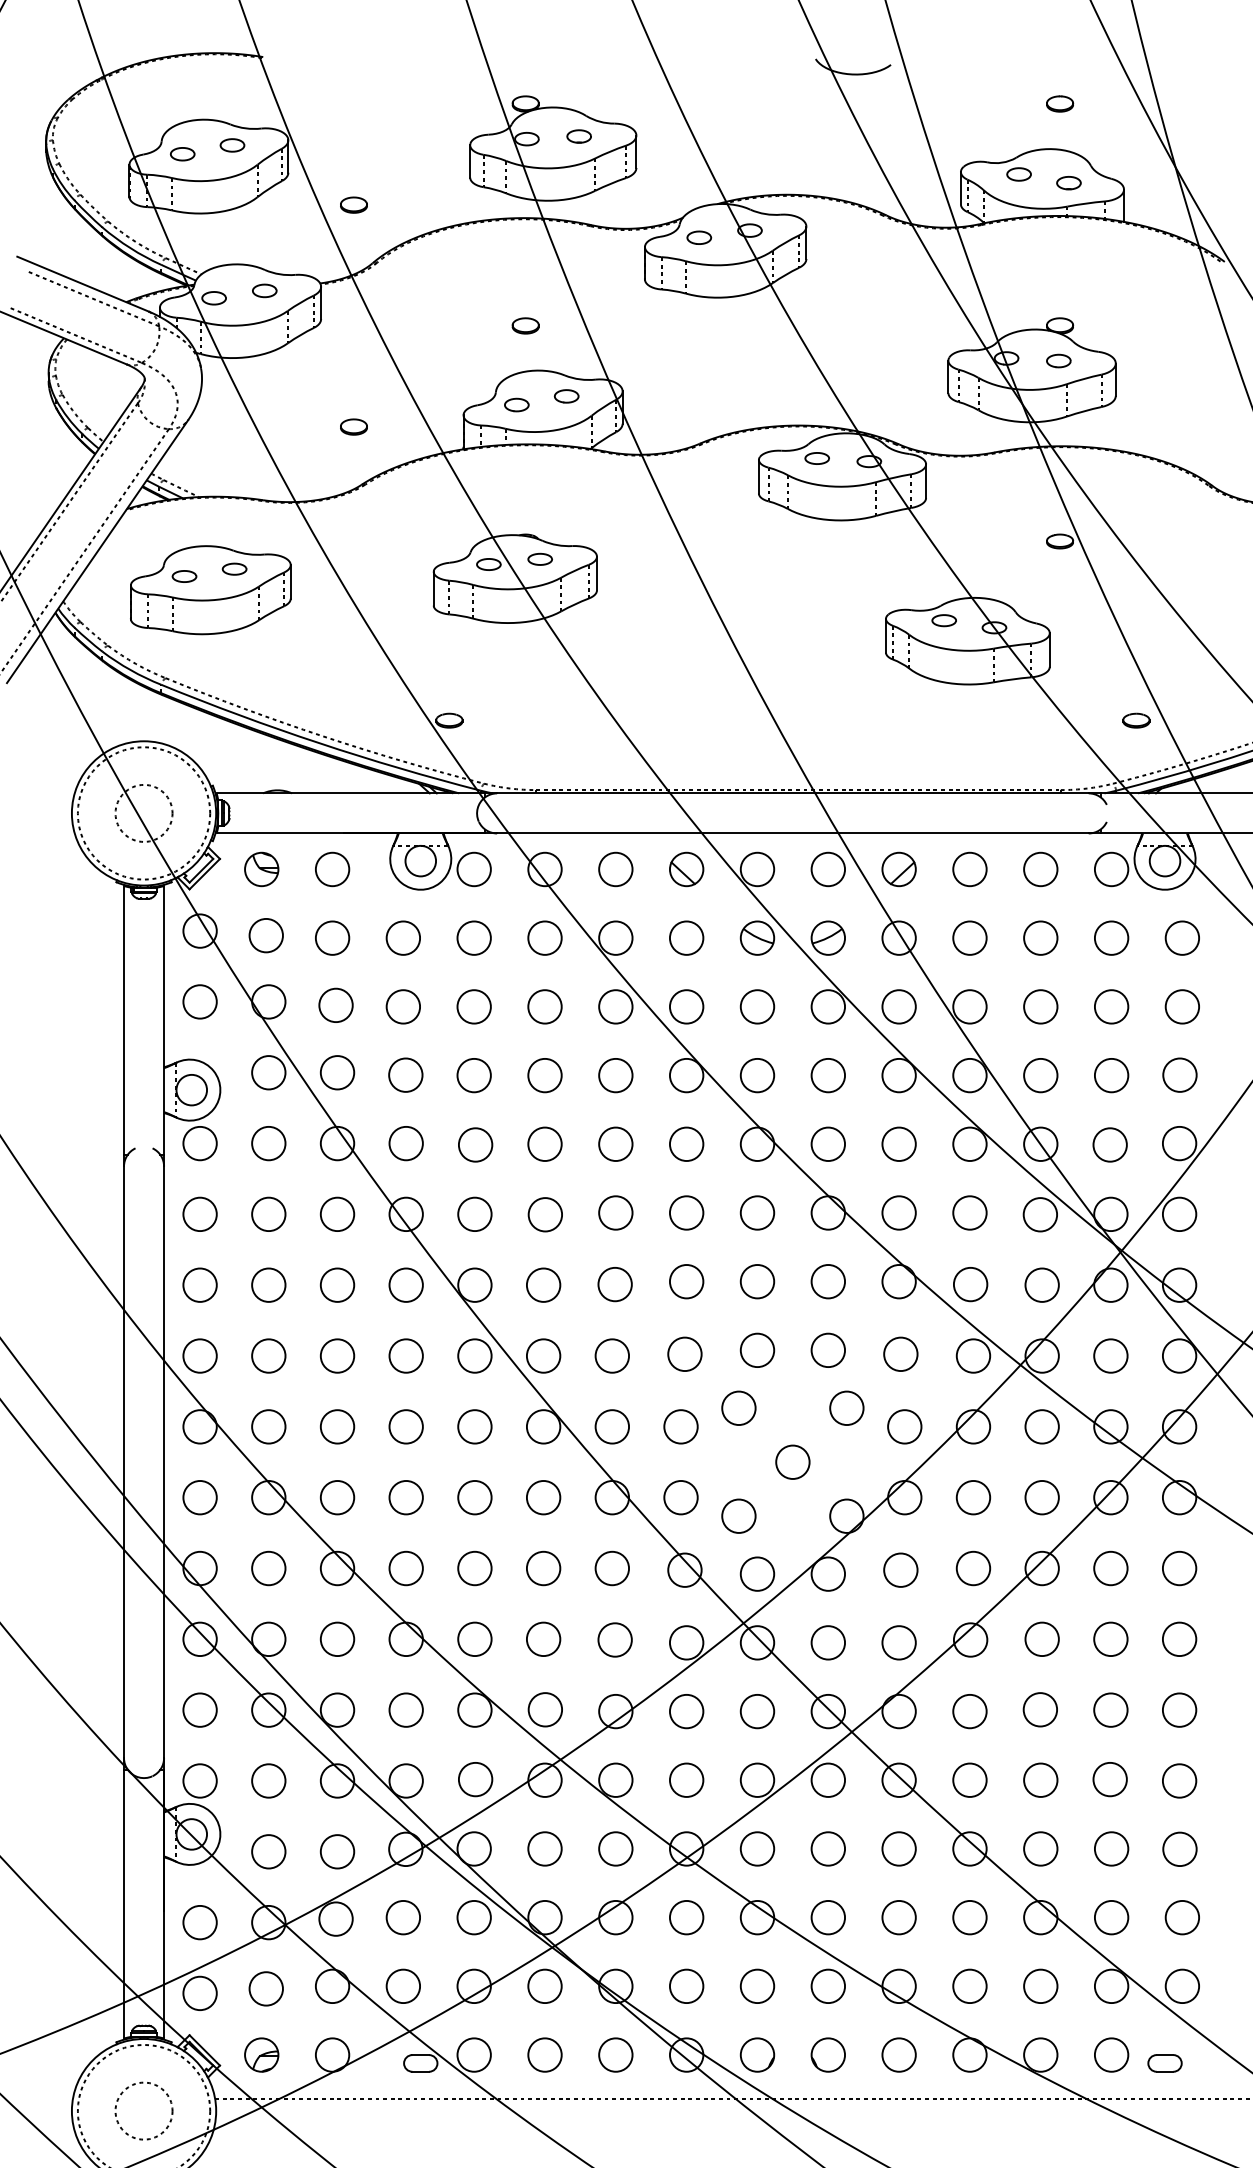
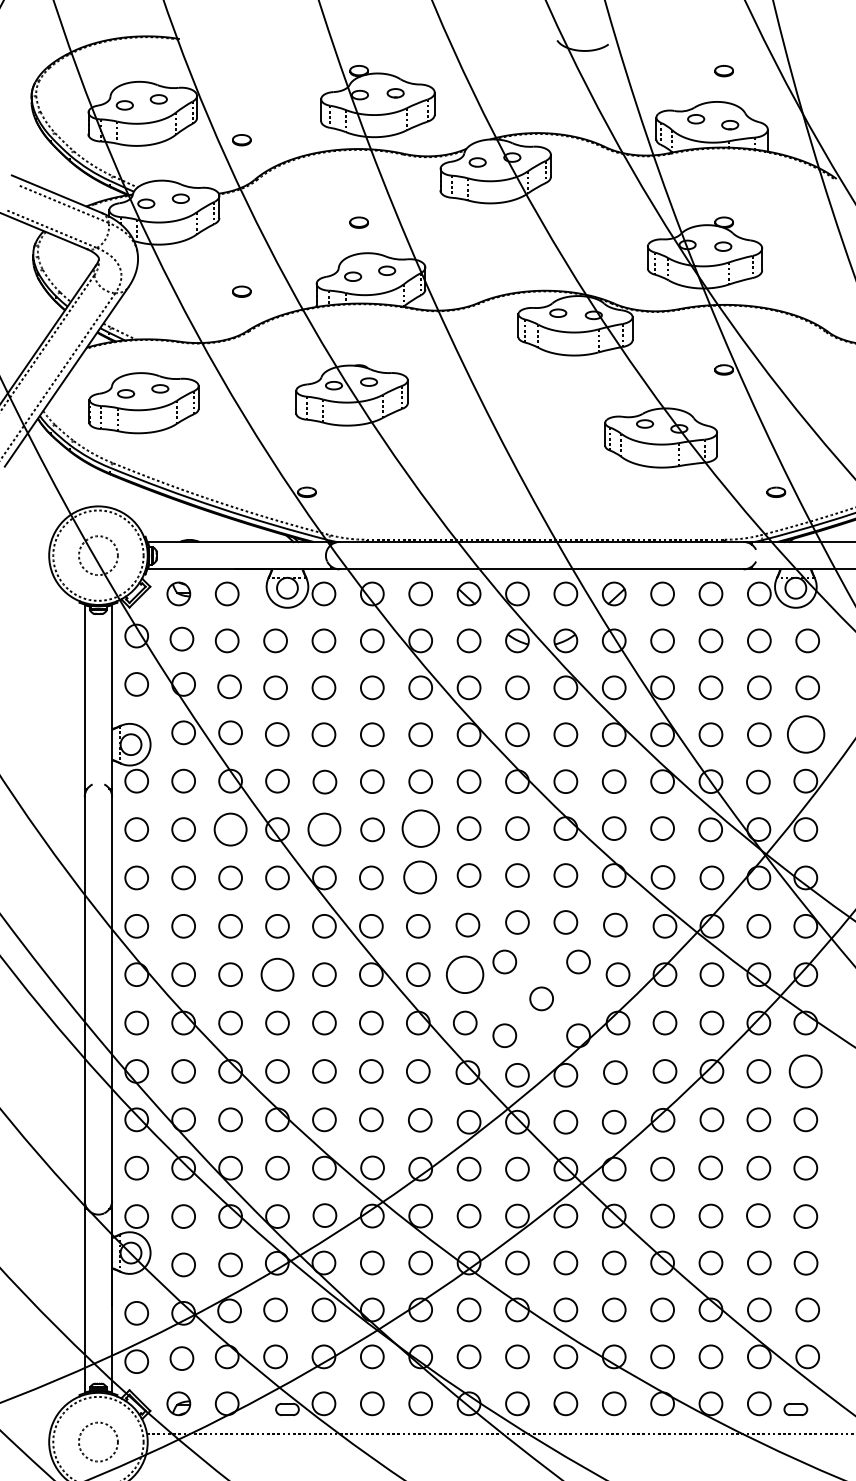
circle: (1179, 1075) -> (805, 734), size x1.6
circle: (615, 1212) -> (420, 828), size x1.6
circle: (337, 1214) -> (230, 829), size x1.4
circle: (474, 1214) -> (324, 829), size x1.4
circle: (615, 1284) -> (420, 877), size x1.4
circle: (406, 1426) -> (277, 974), size x1.4
circle: (681, 1426) -> (465, 974), size x1.6
circle: (1179, 1568) -> (805, 1071), size x1.4

